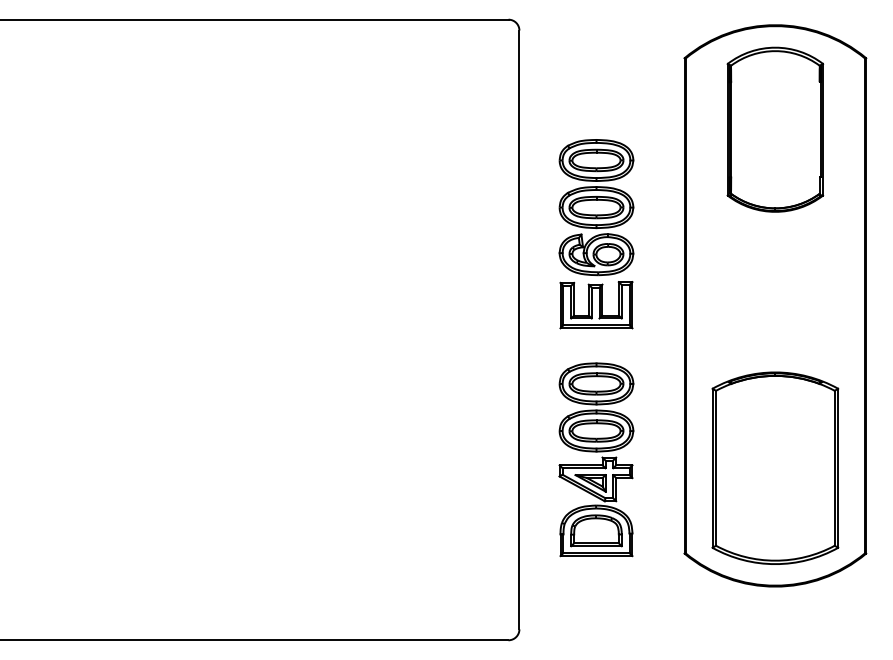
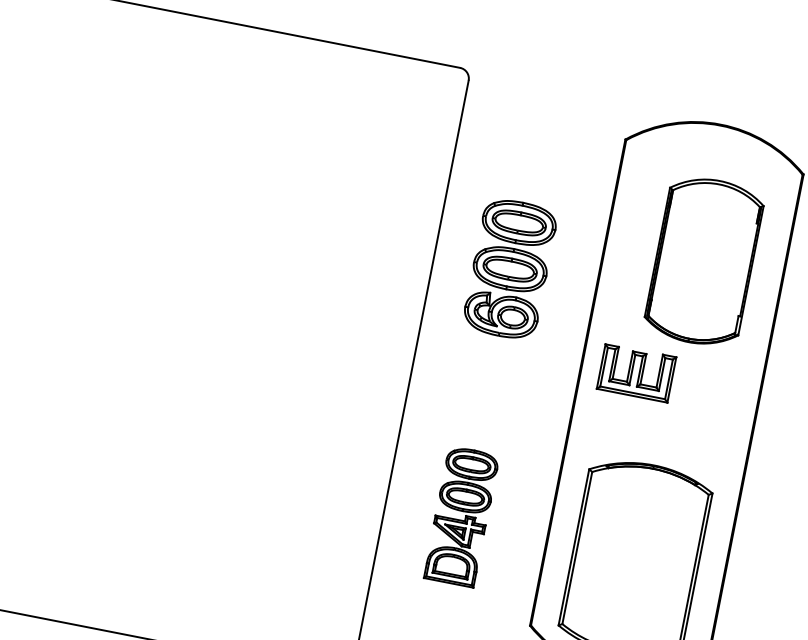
part: (775, 129) -> (704, 261), moved
part: (596, 305) -> (636, 373), moved
part: (596, 459) -> (461, 516), size x0.7

